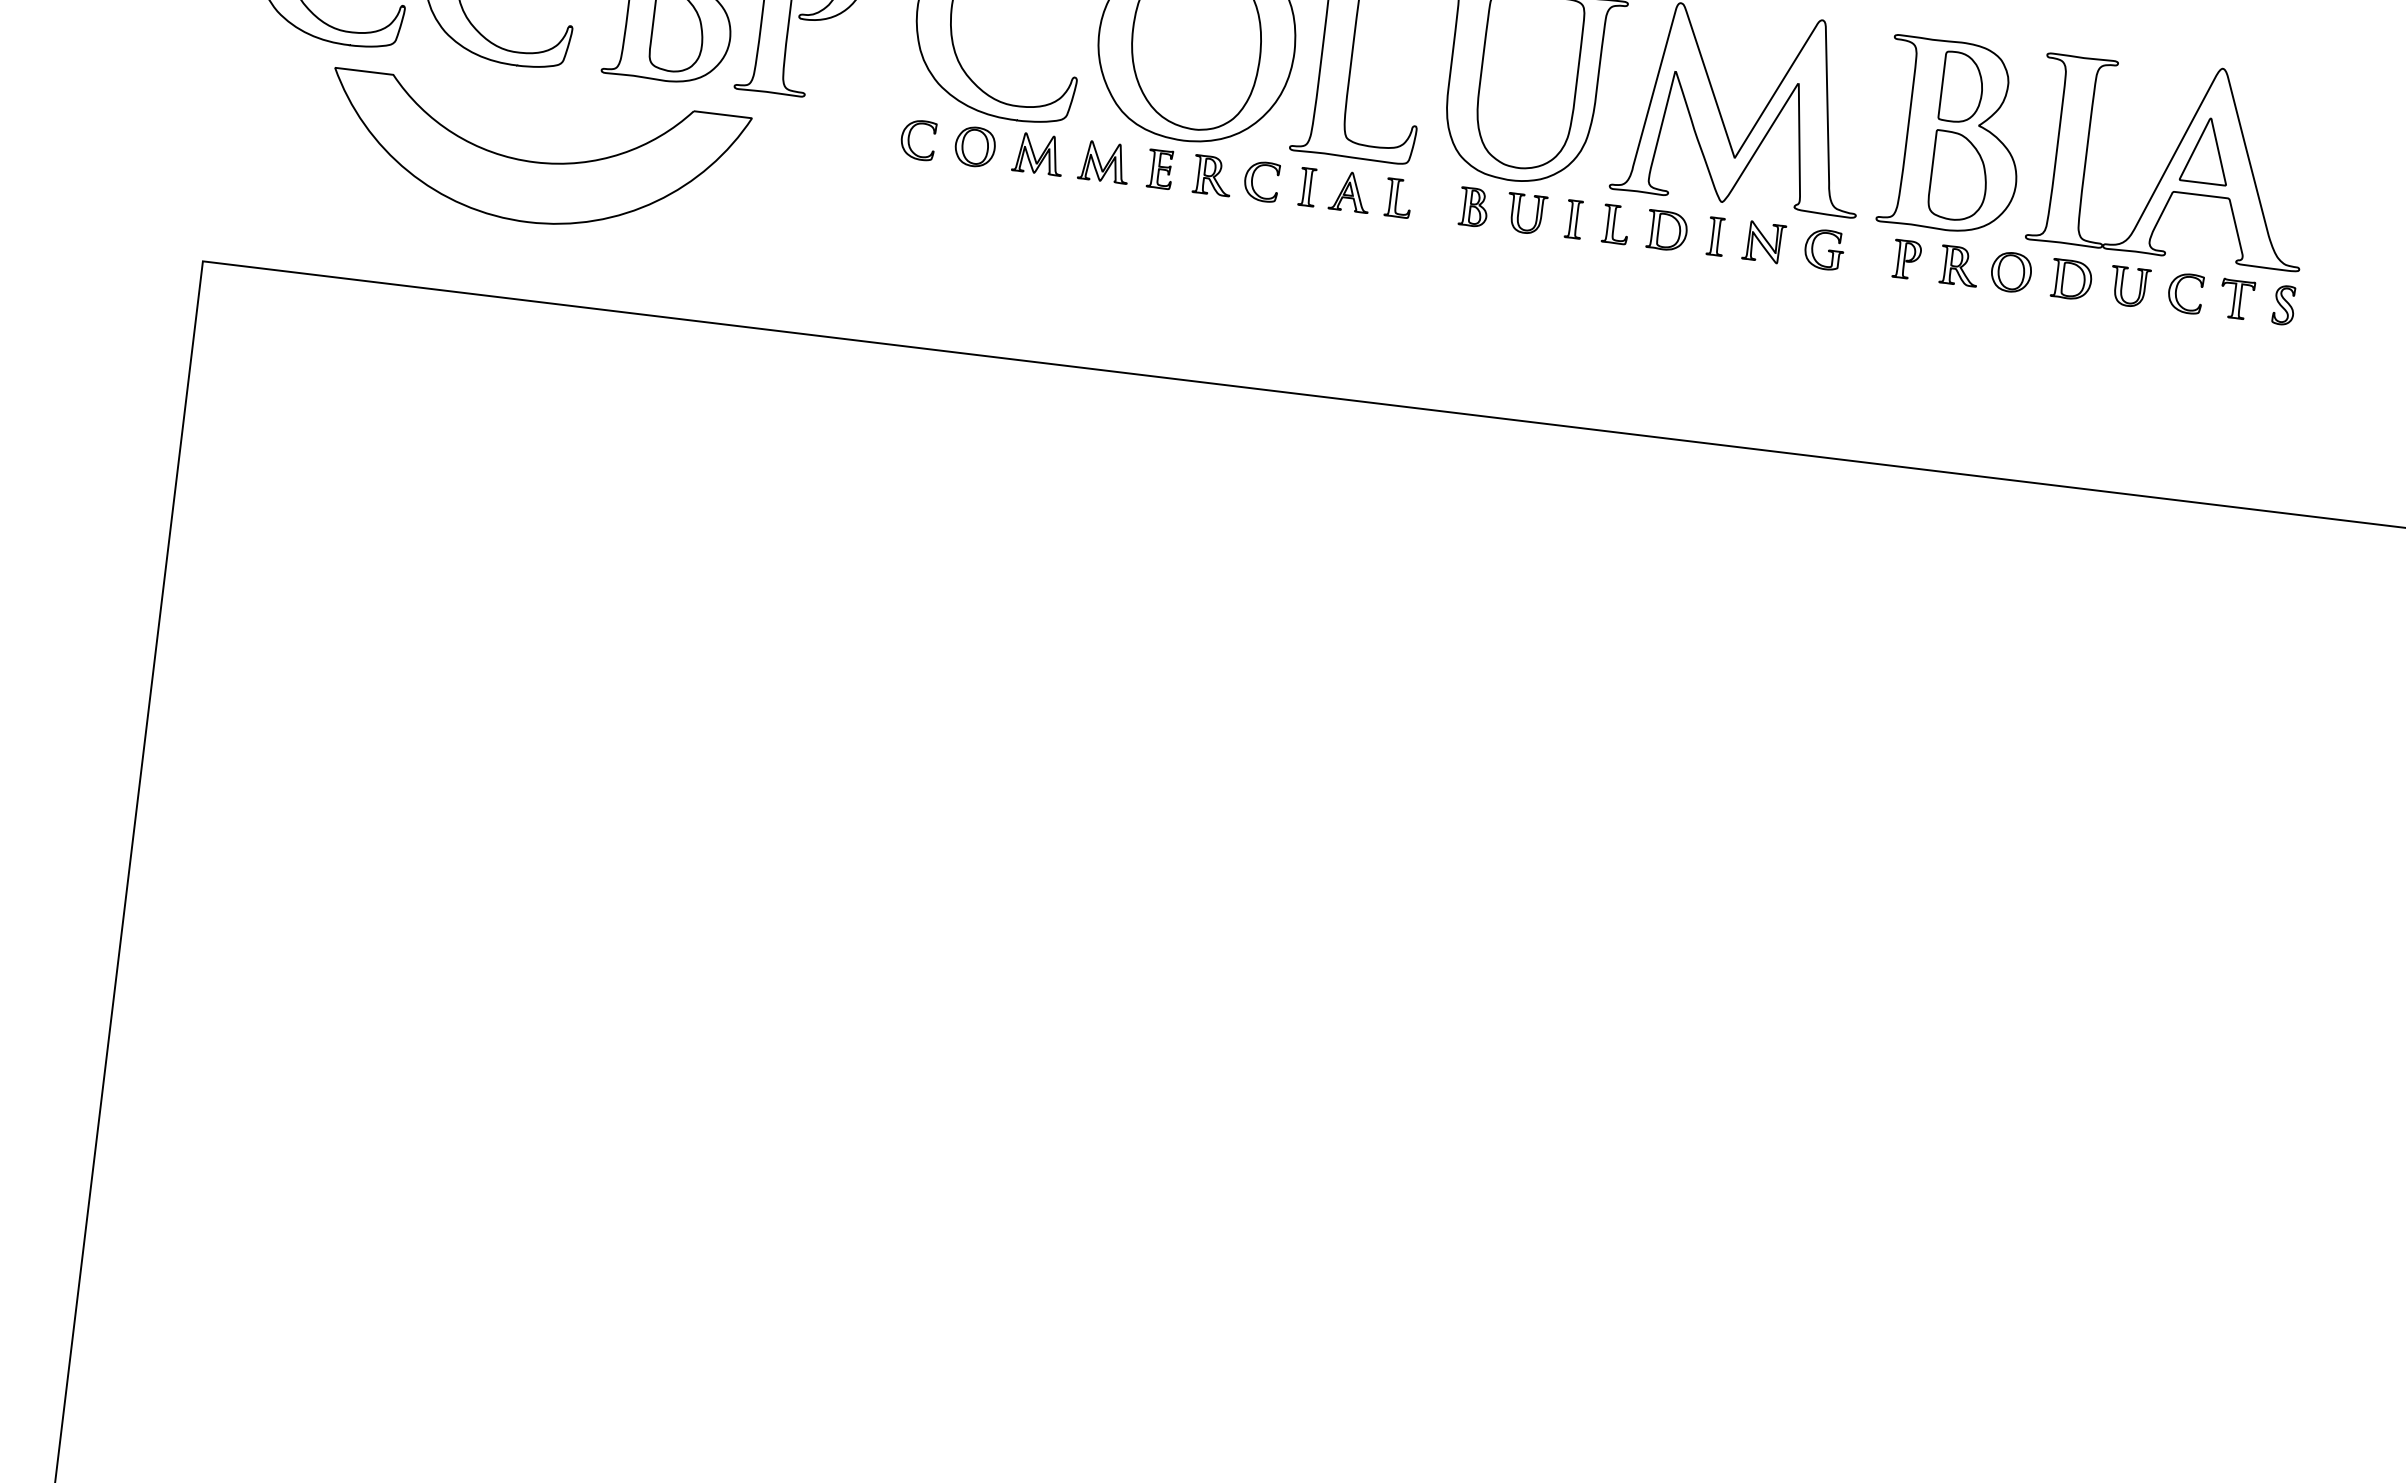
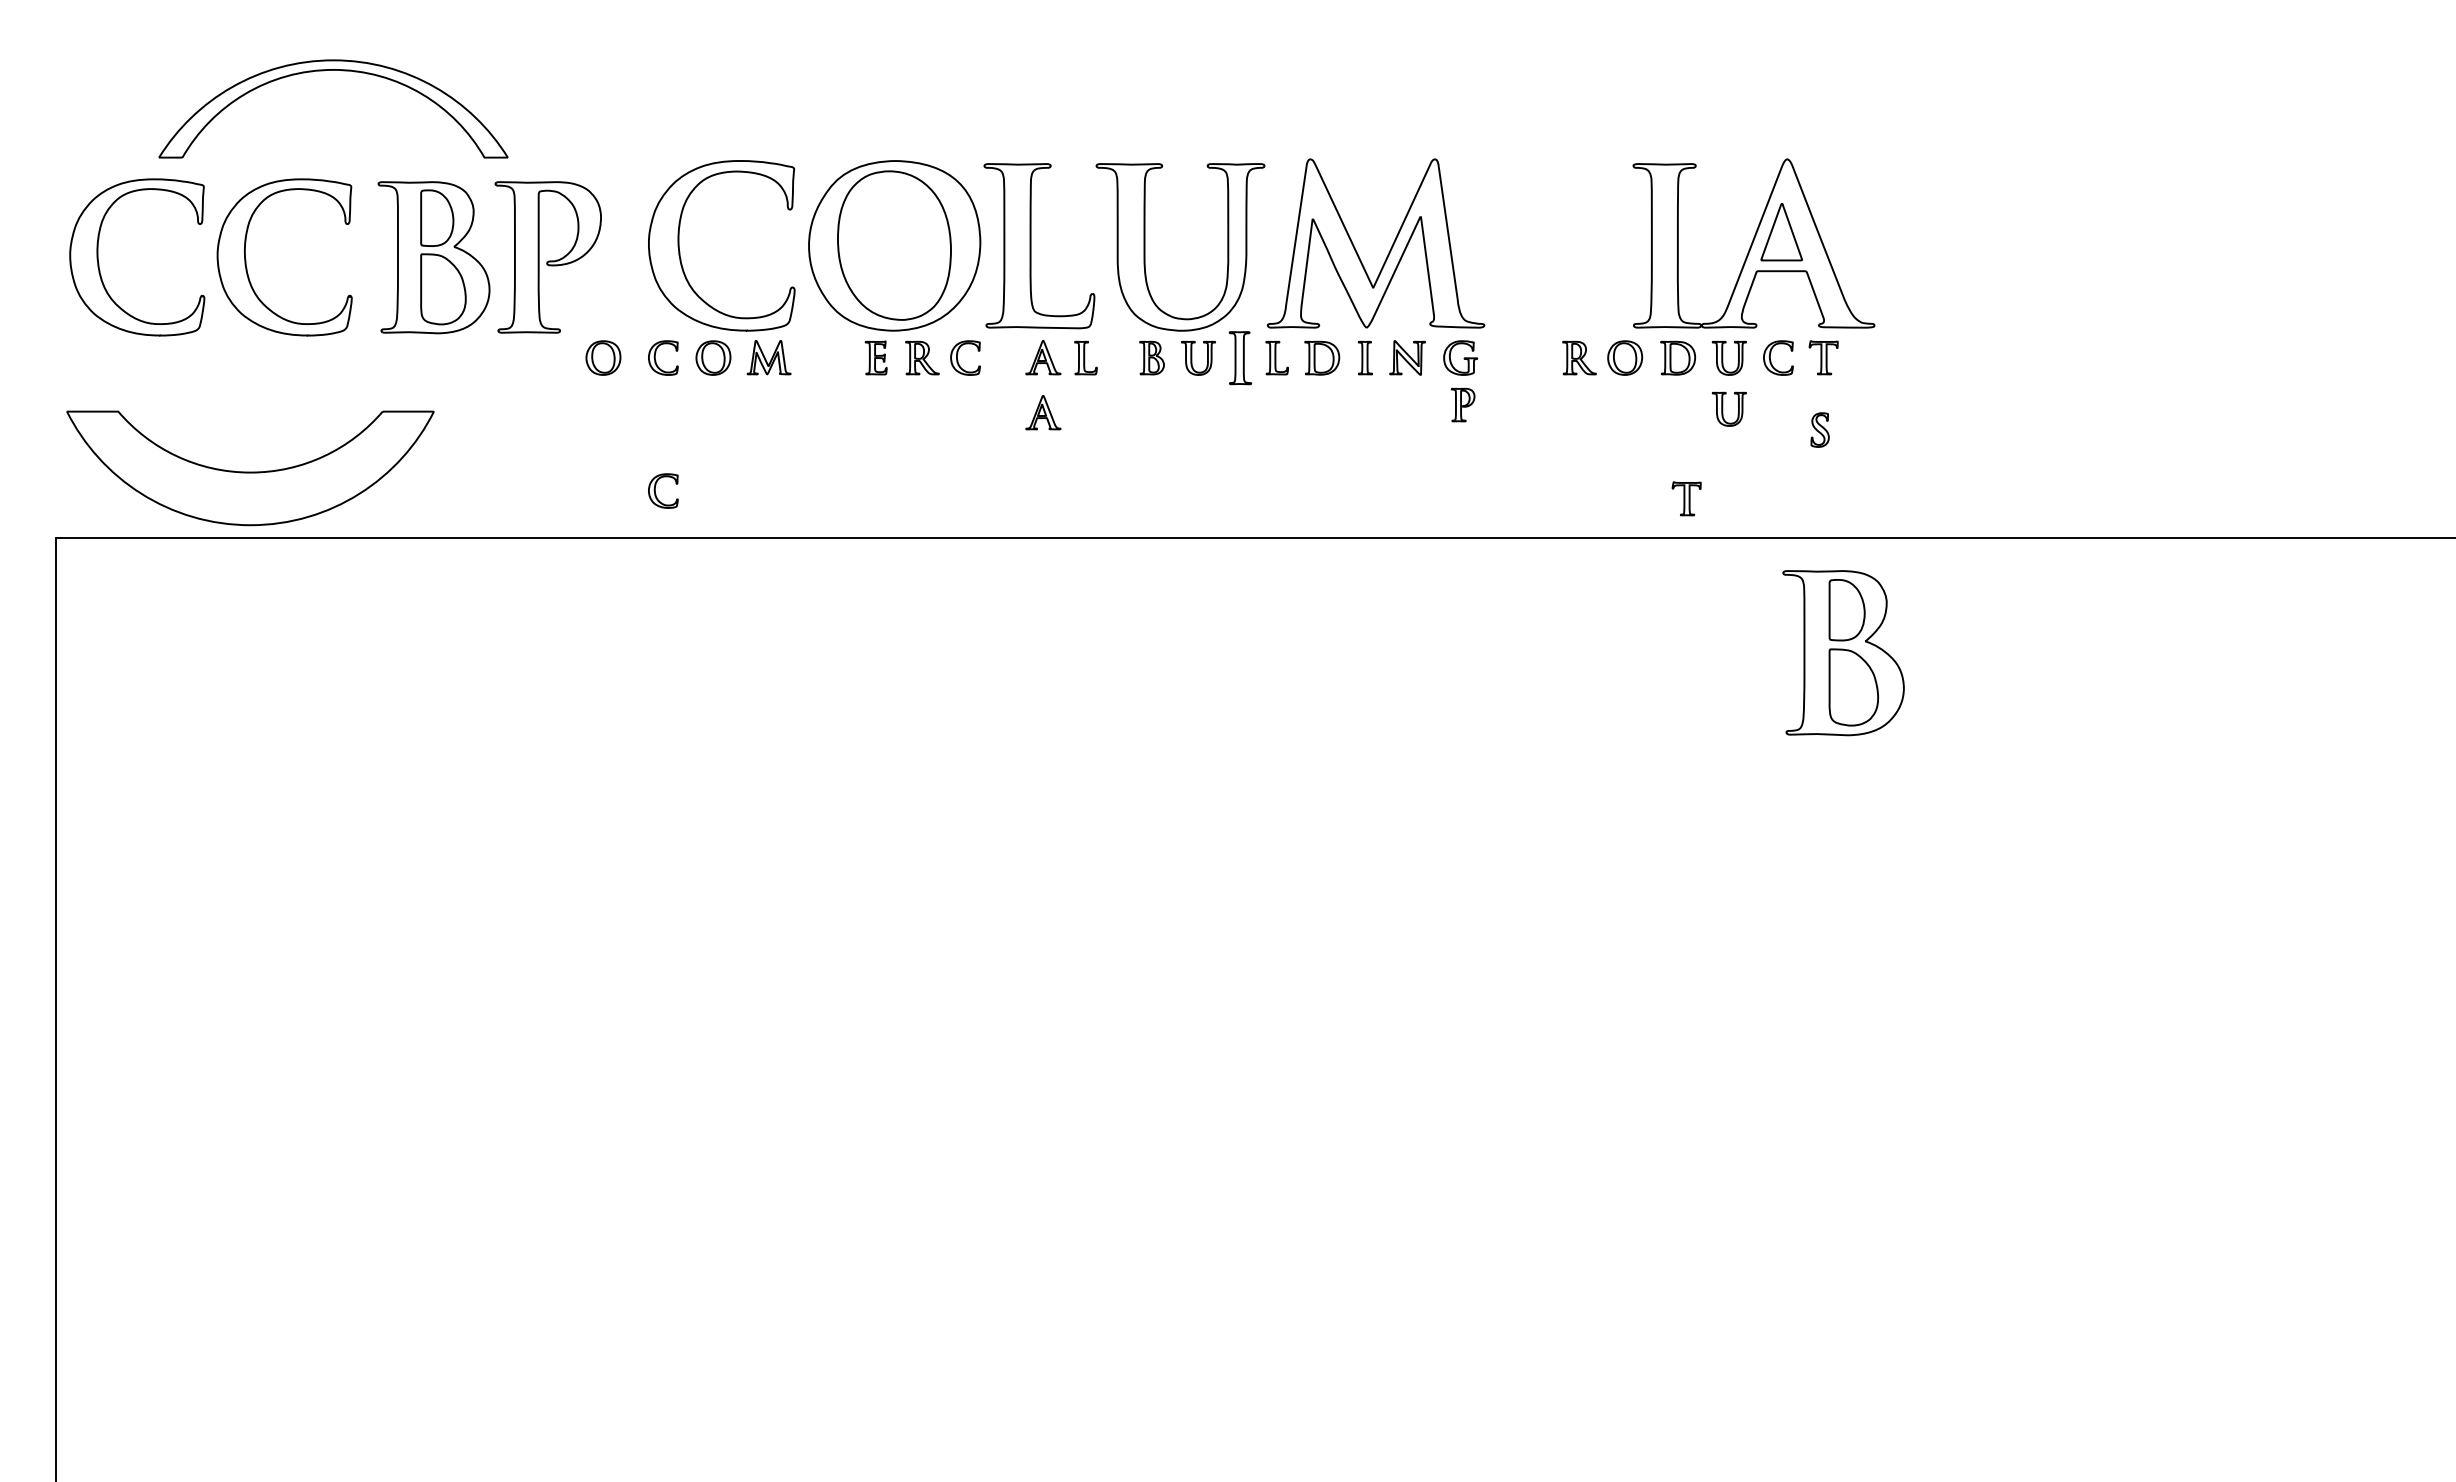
part: (850, 131) -> (603, 357), added
part: (1952, 136) -> (1843, 653), moved
part: (535, 157) -> (250, 468), moved
part: (1103, 161) -> (826, 357), removed
part: (1307, 186) -> (1005, 357), removed
part: (1574, 218) -> (1240, 357), size x1.6
part: (1342, 254) -> (1043, 412), added
part: (1906, 258) -> (1462, 404), moved
part: (891, 293) -> (656, 493), added
part: (2283, 304) -> (1819, 429), moved
part: (2121, 343) -> (1728, 408), added
part: (2061, 440) -> (1686, 498), added

